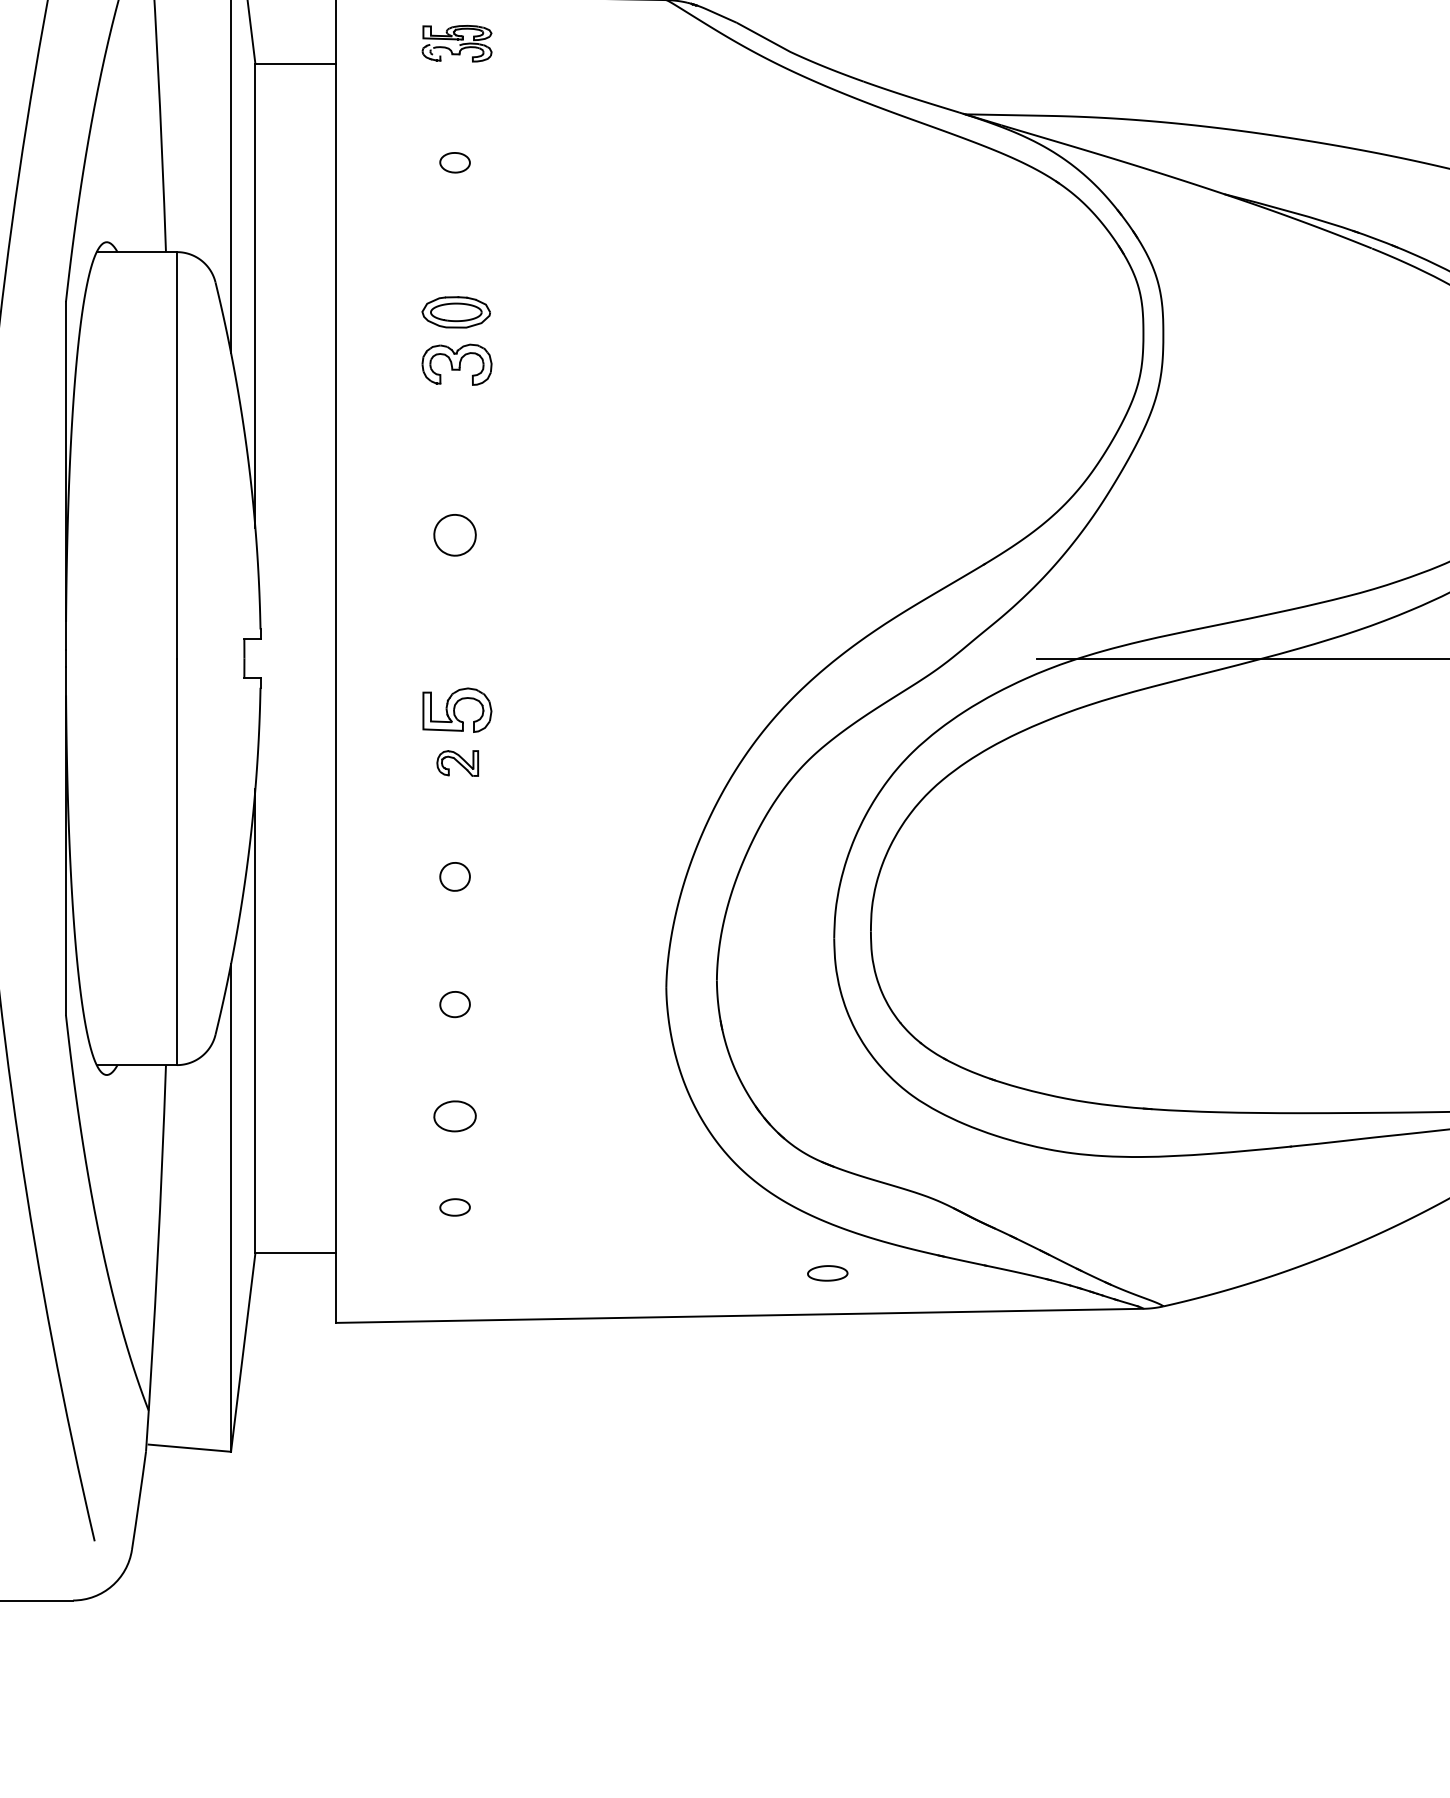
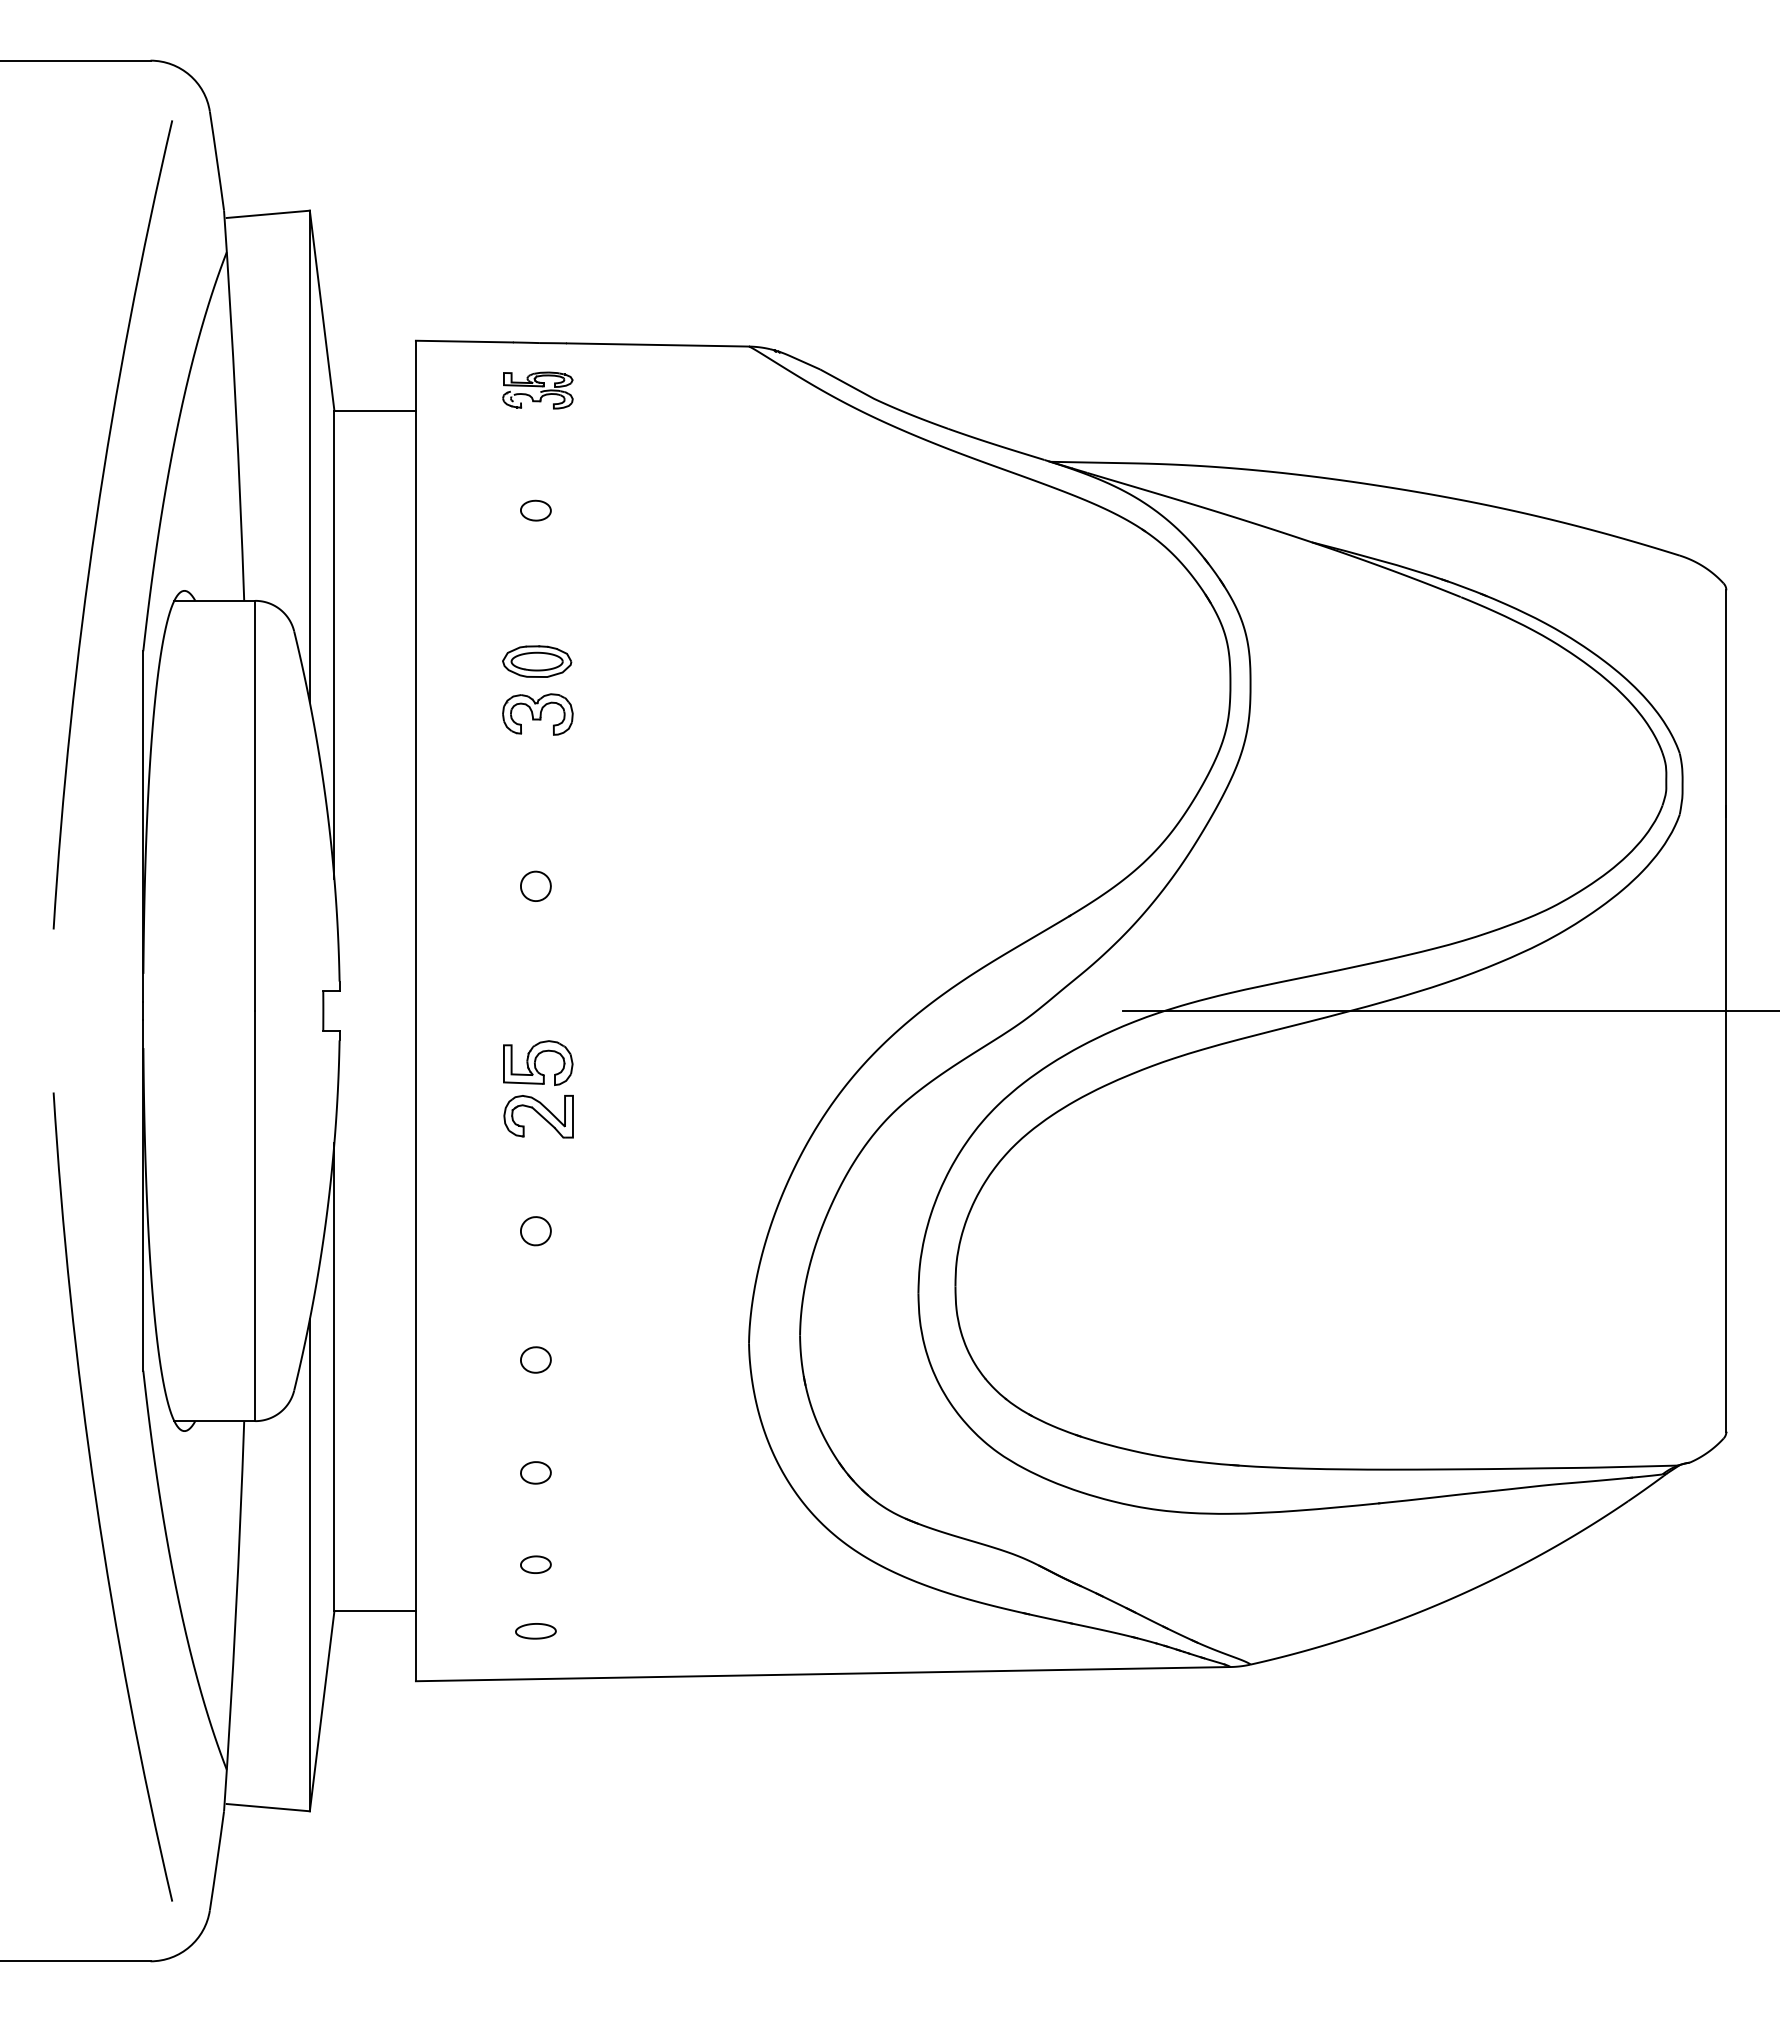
part: (454, 534) -> (535, 885), size x0.71
part: (457, 763) -> (538, 1116), size x1.67
part: (454, 1116) -> (535, 1472), size x0.71
part: (827, 1273) -> (535, 1631), moved

